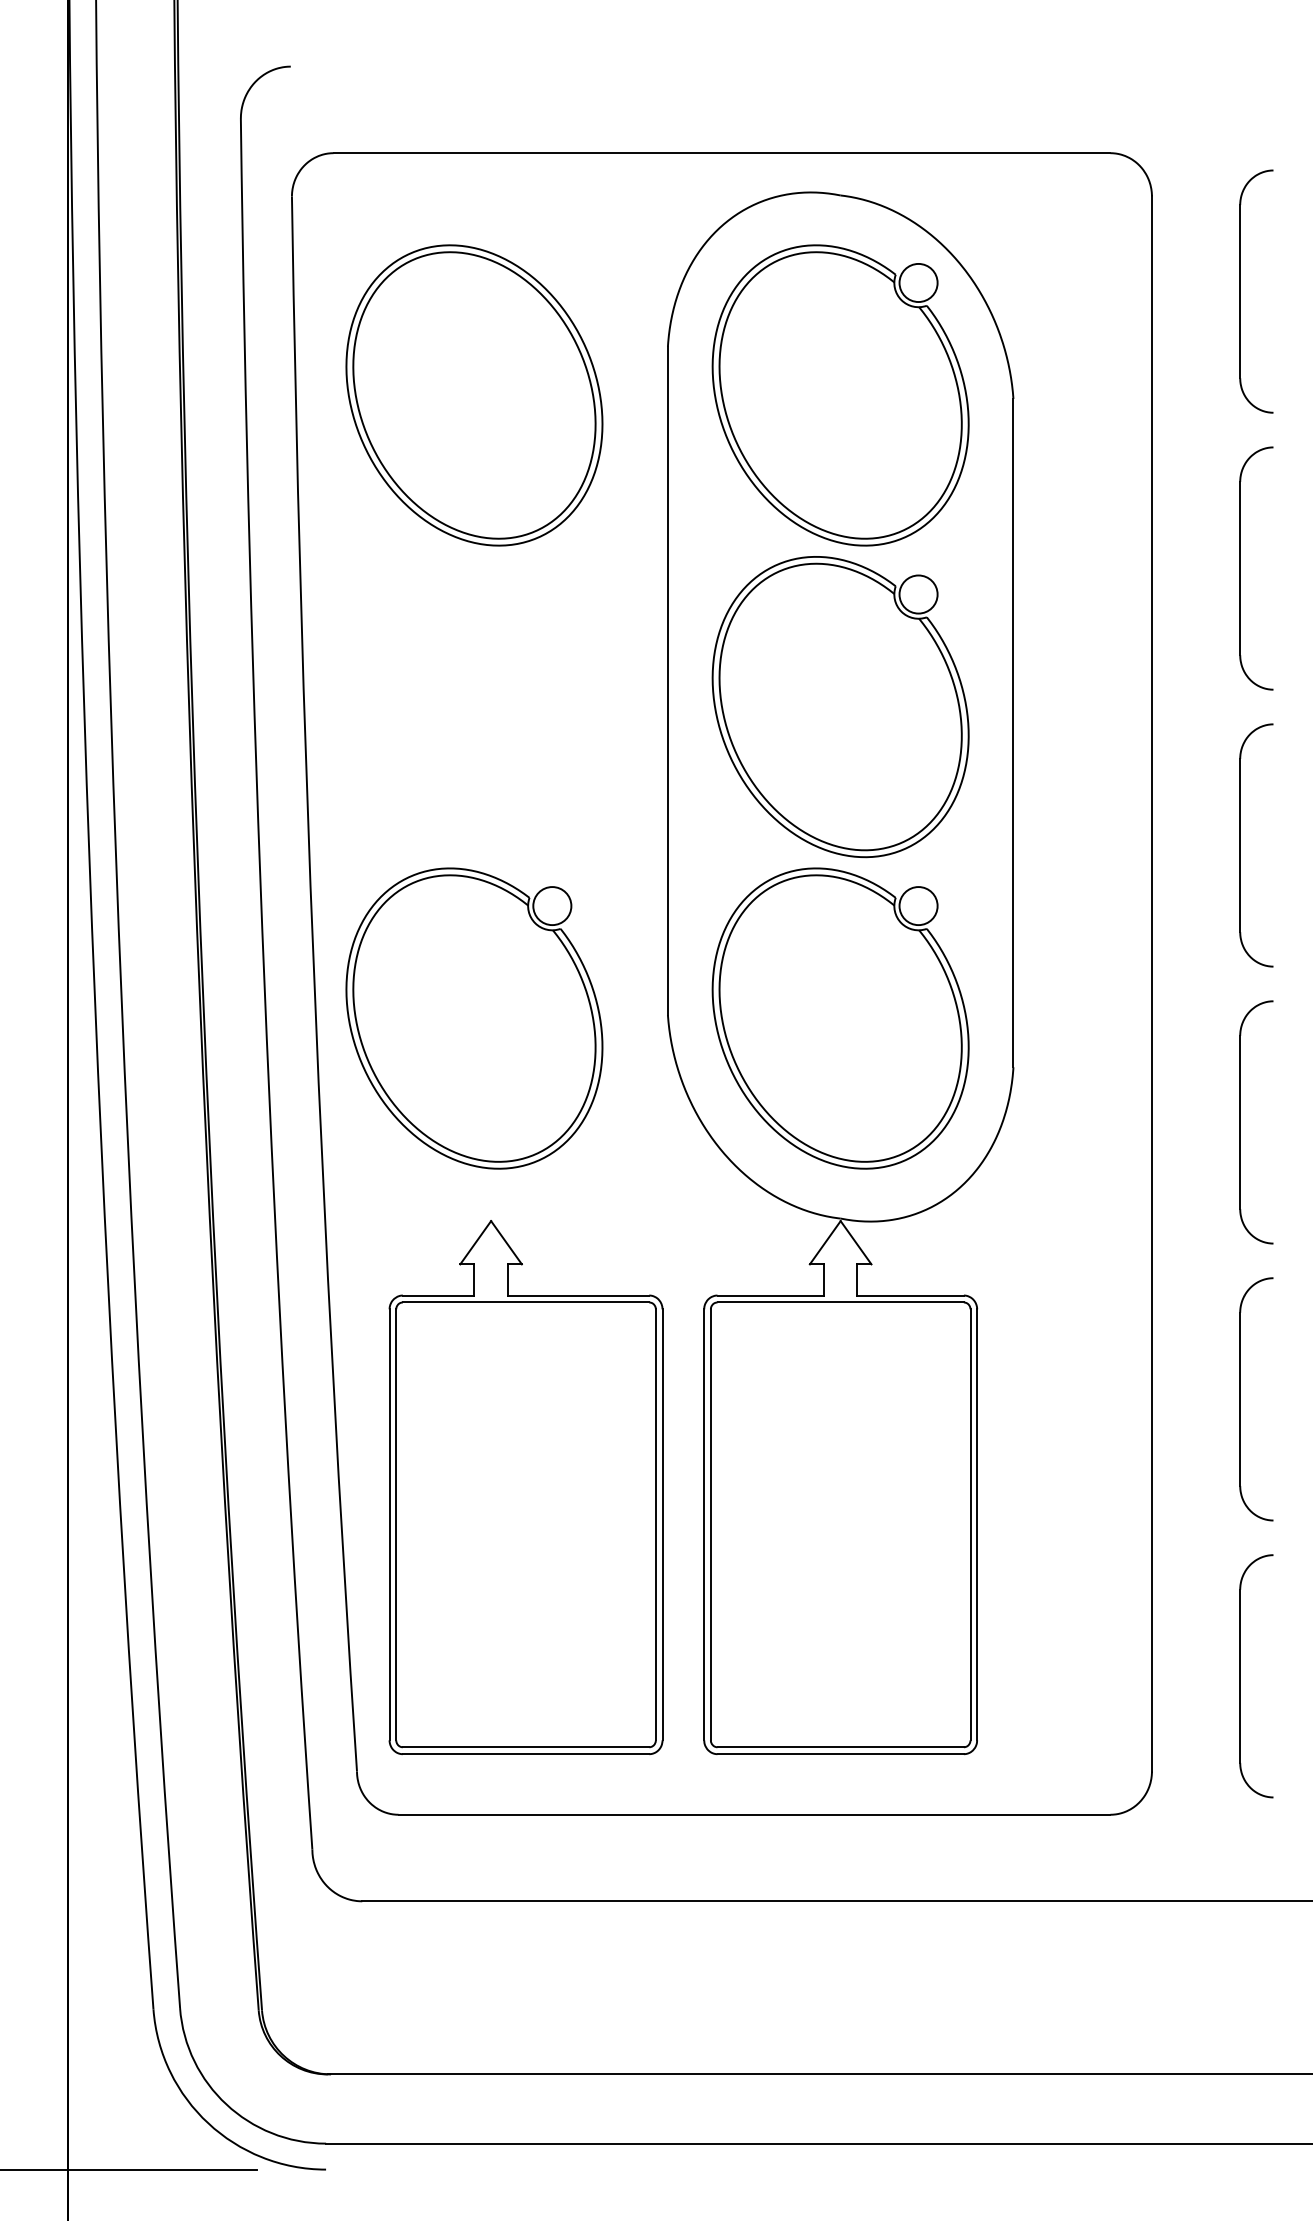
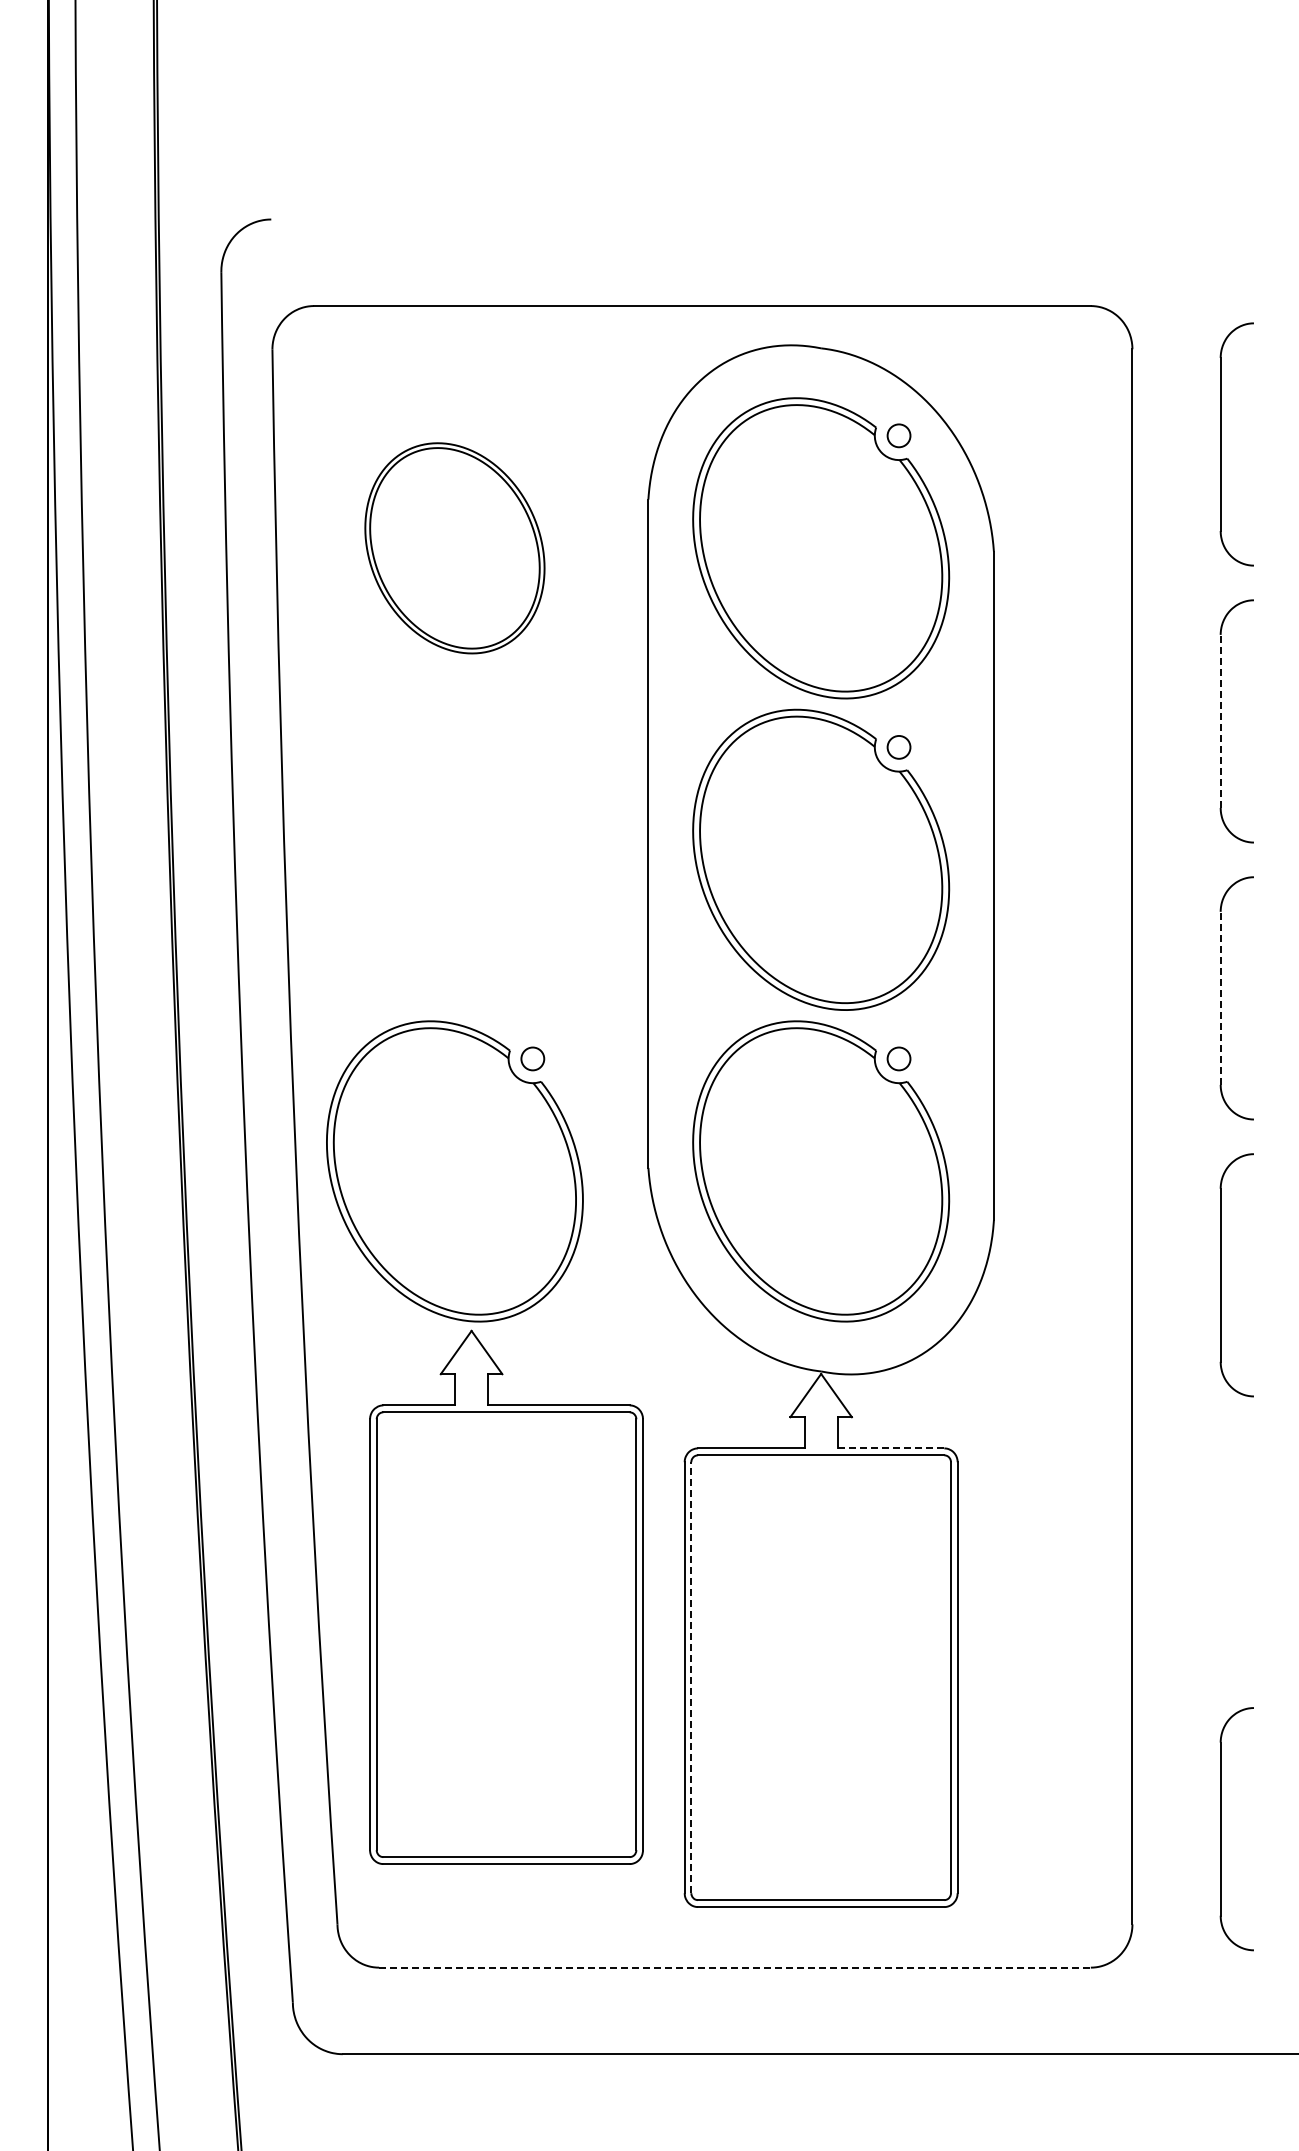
circle: (918, 282) -> (898, 435), size x0.6
part: (474, 395) -> (454, 548), size x0.7
line: (1240, 568) -> (1220, 721), solid -> dashed
circle: (918, 594) -> (898, 747), size x0.6
line: (1240, 845) -> (1220, 998), solid -> dashed
circle: (552, 906) -> (532, 1059), size x0.6
circle: (918, 906) -> (898, 1059), size x0.6
line: (911, 1295) -> (891, 1448), solid -> dashed
part: (1240, 1399) -> (1220, 1552), removed
part: (525, 1487) -> (505, 1597), moved
line: (710, 1524) -> (690, 1677), solid -> dashed
line: (754, 1814) -> (734, 1967), solid -> dashed

